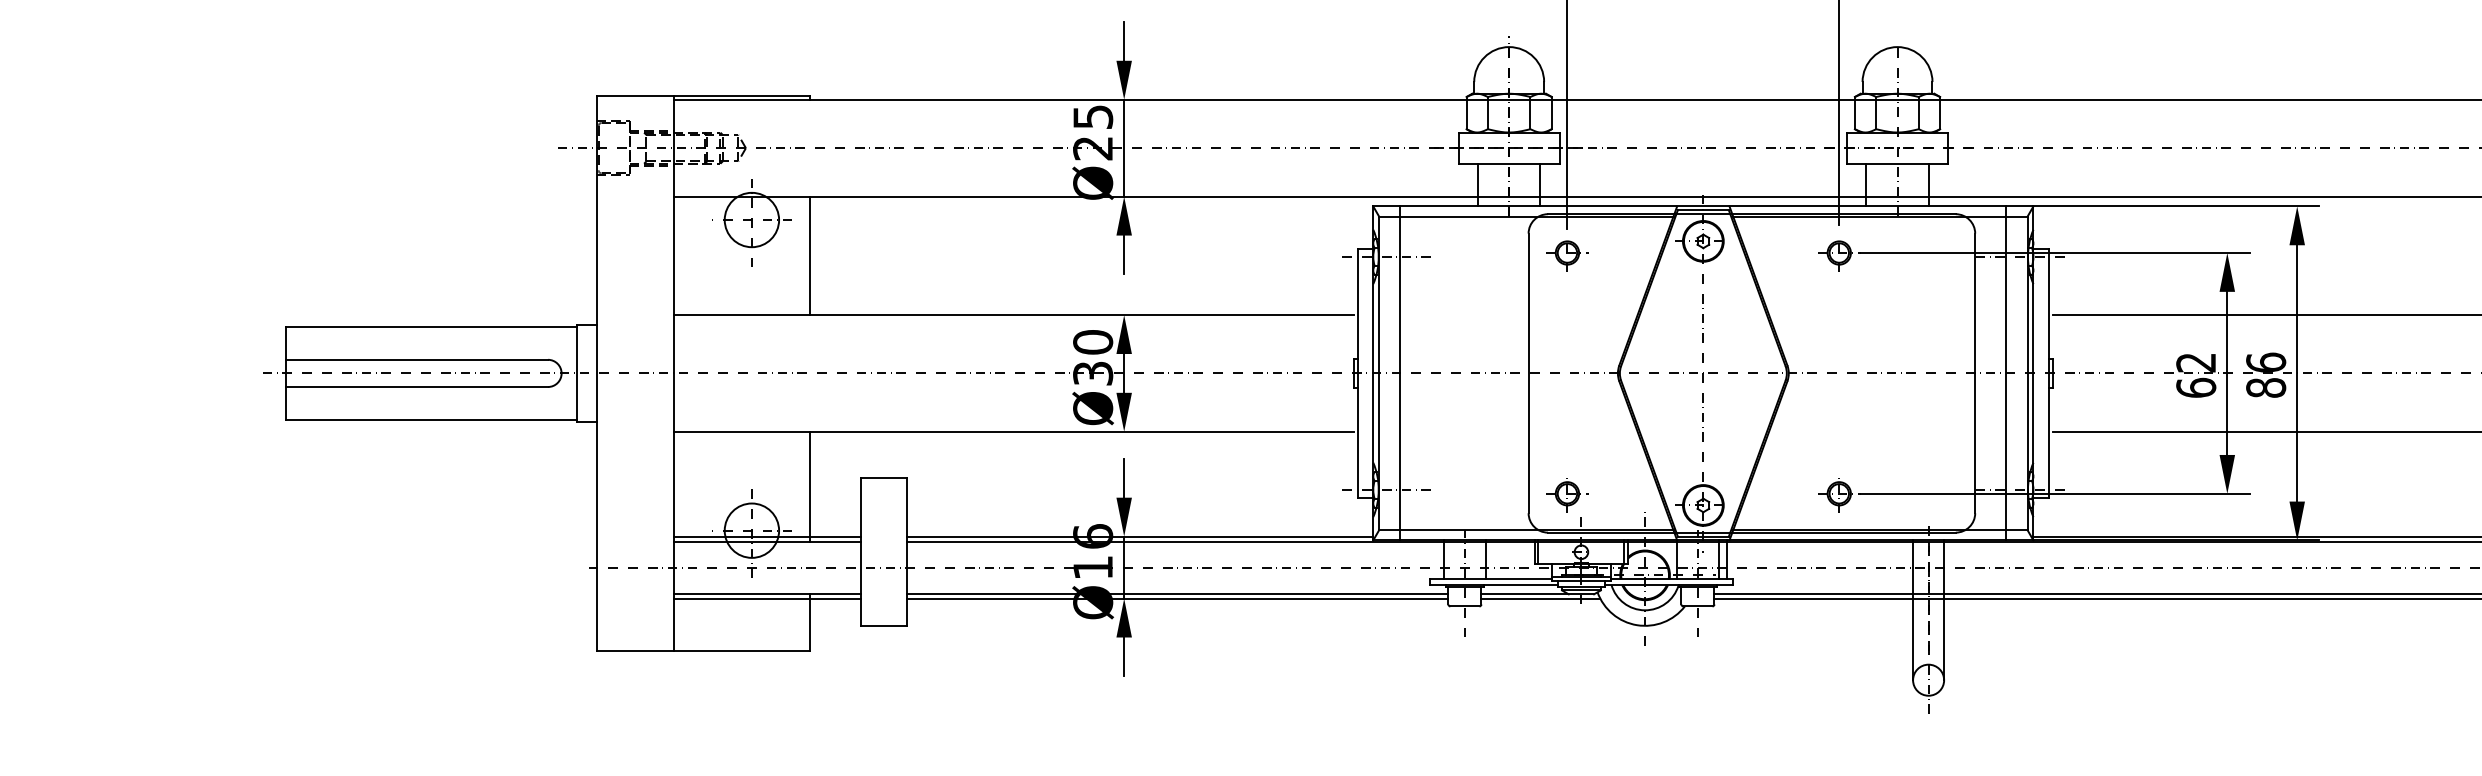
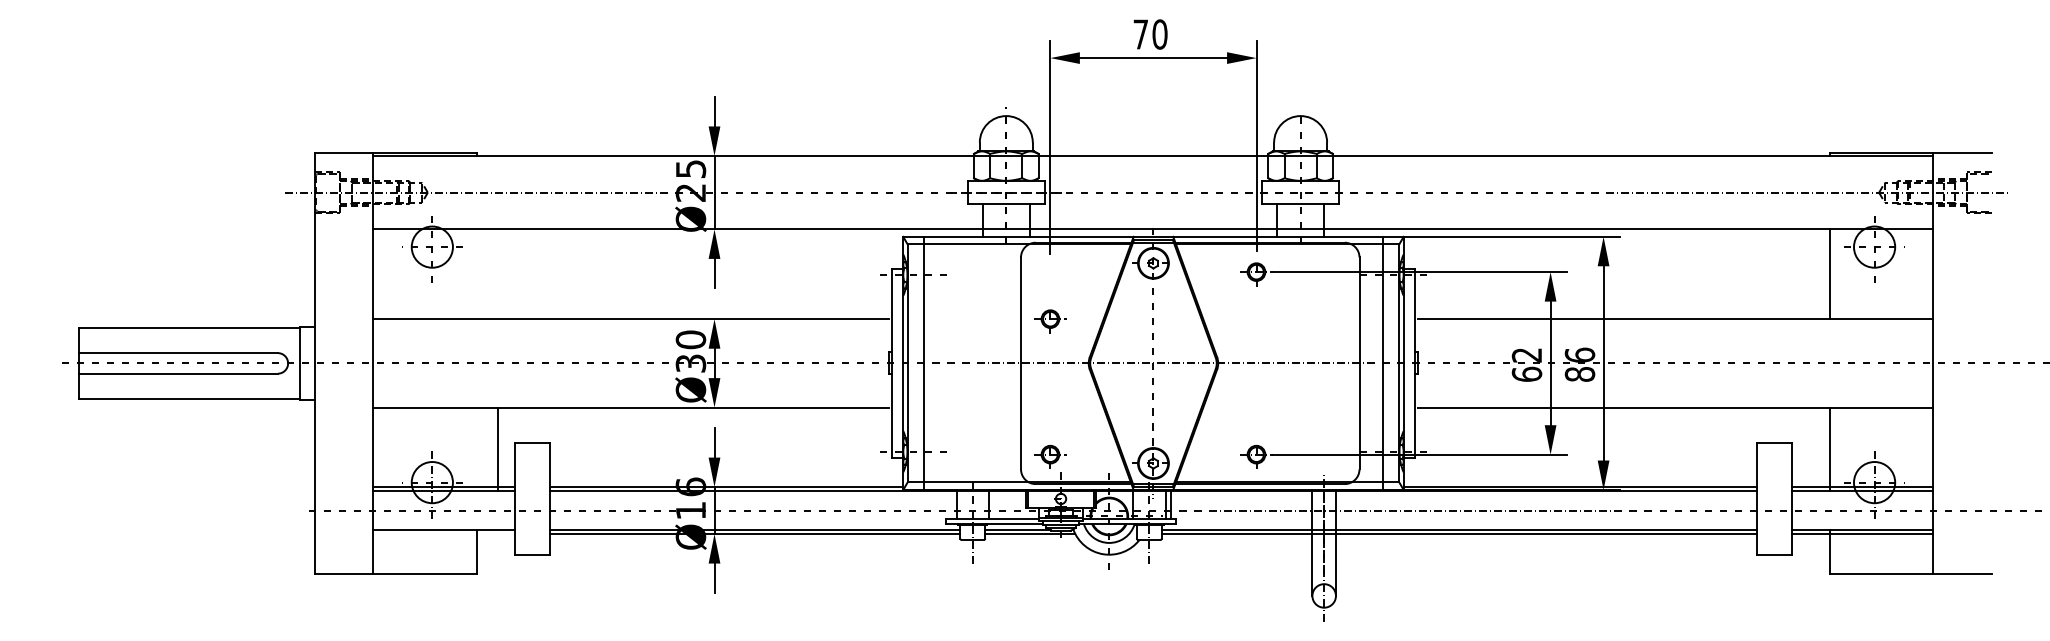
line: (810, 256) -> (476, 274), removed
part: (1567, 256) -> (1050, 321), moved
line: (810, 485) -> (497, 448), moved
line: (766, 599) -> (443, 534), removed

